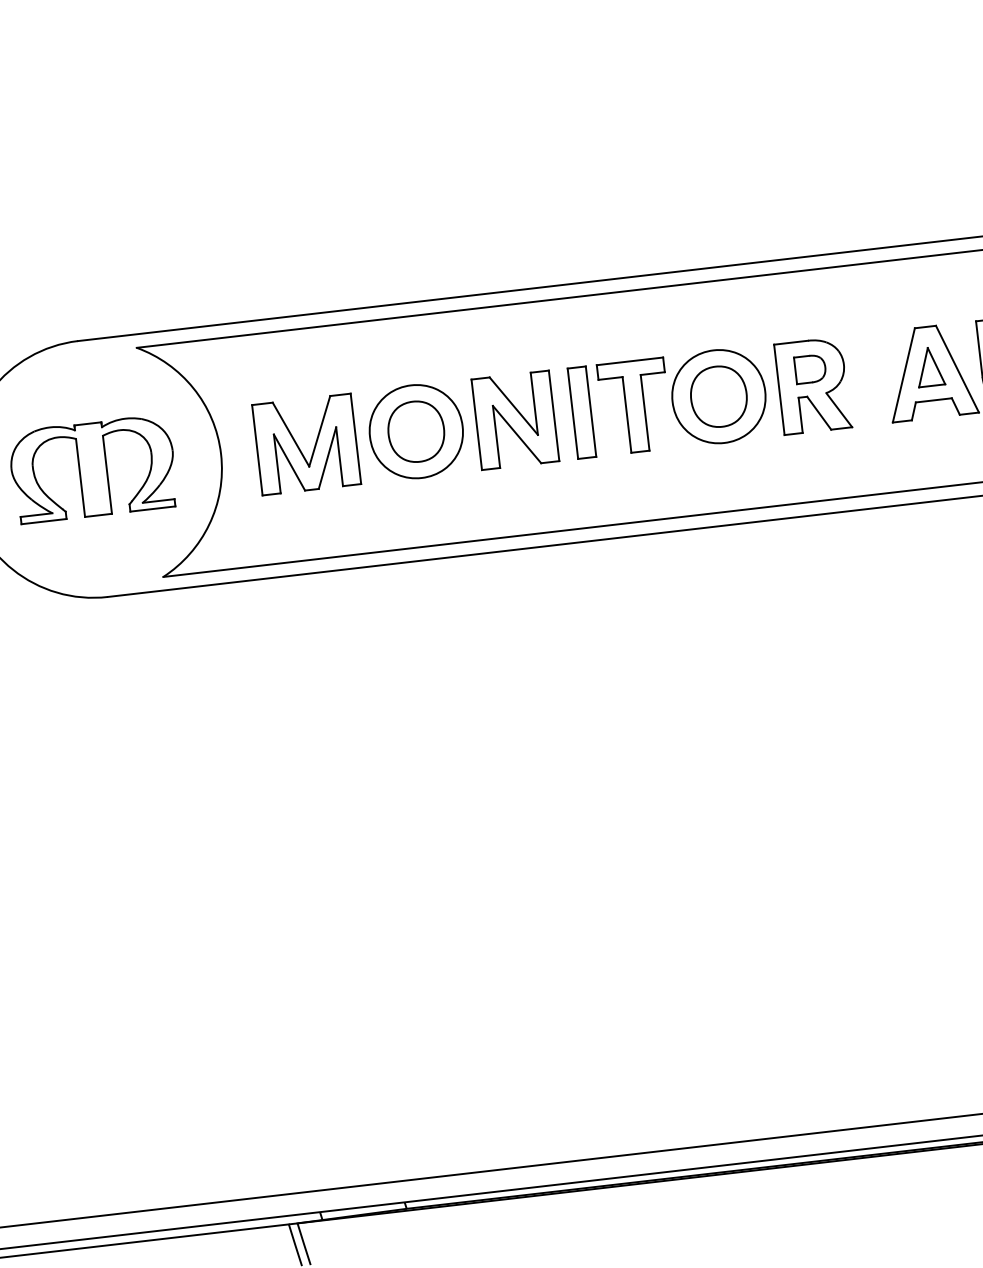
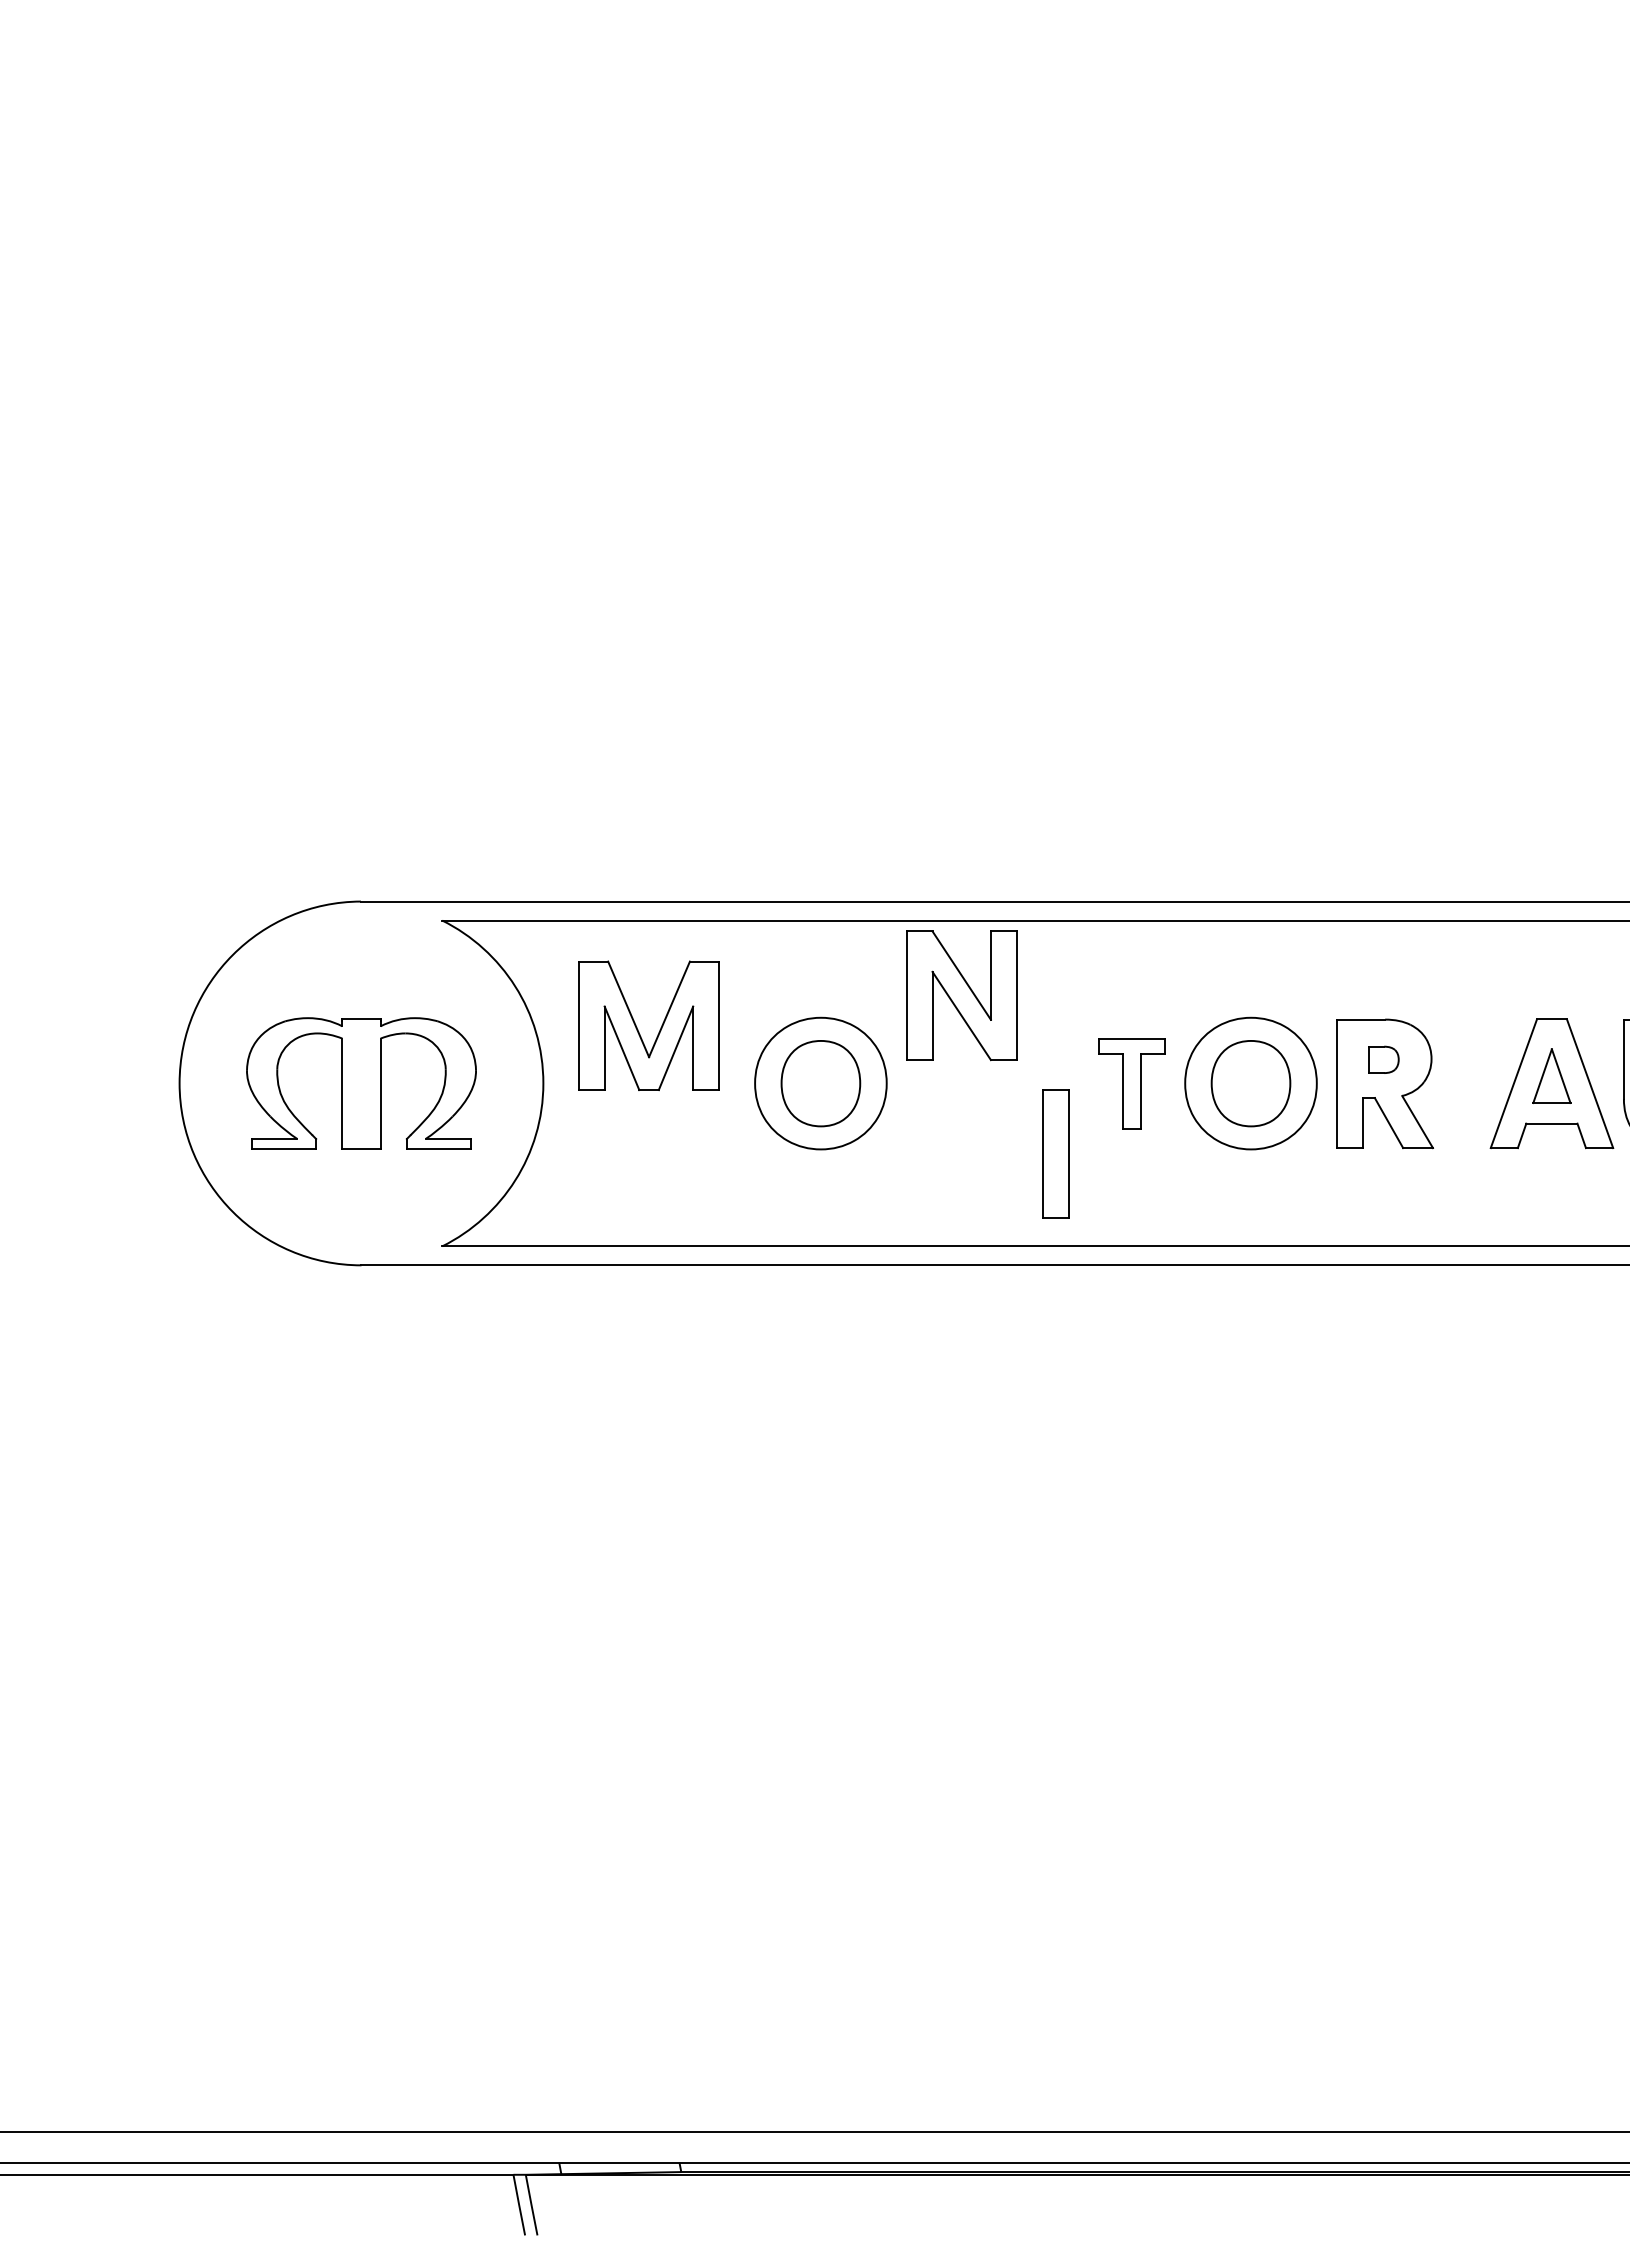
part: (810, 368) -> (1383, 1059), size x0.7
part: (634, 406) -> (1131, 1083), size x0.7
part: (581, 412) -> (1055, 1153), moved
part: (515, 420) -> (961, 995), moved
part: (299, 447) -> (638, 1029), moved

